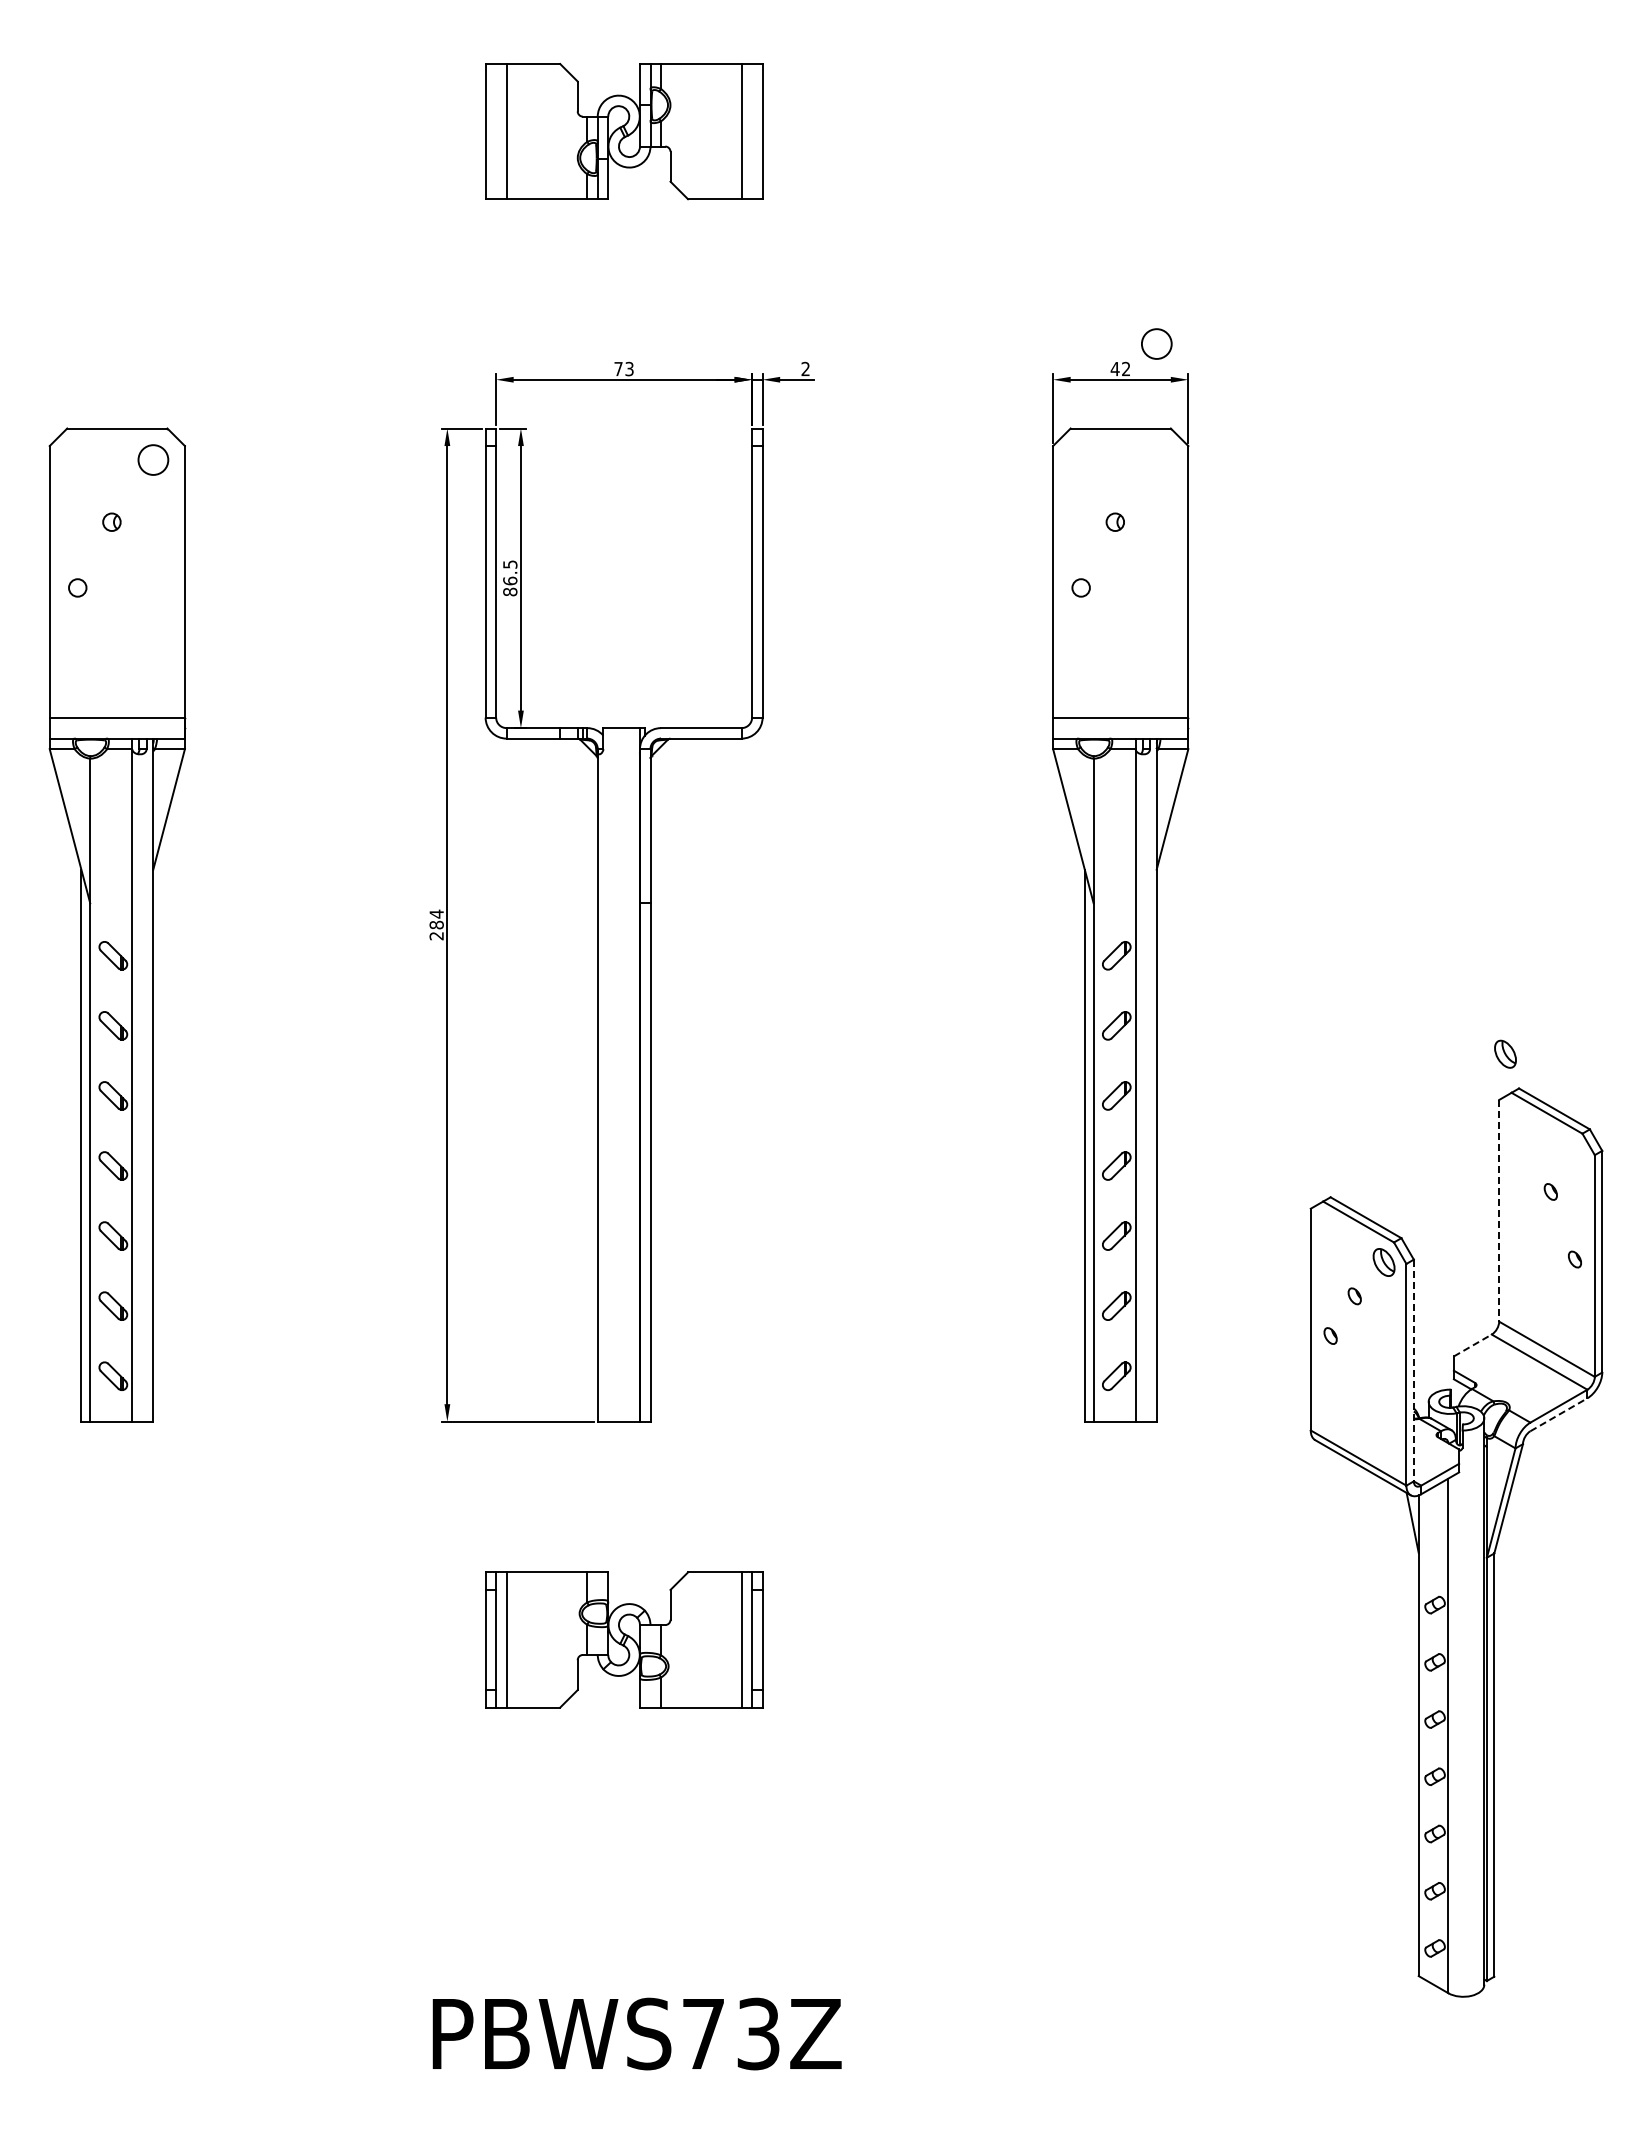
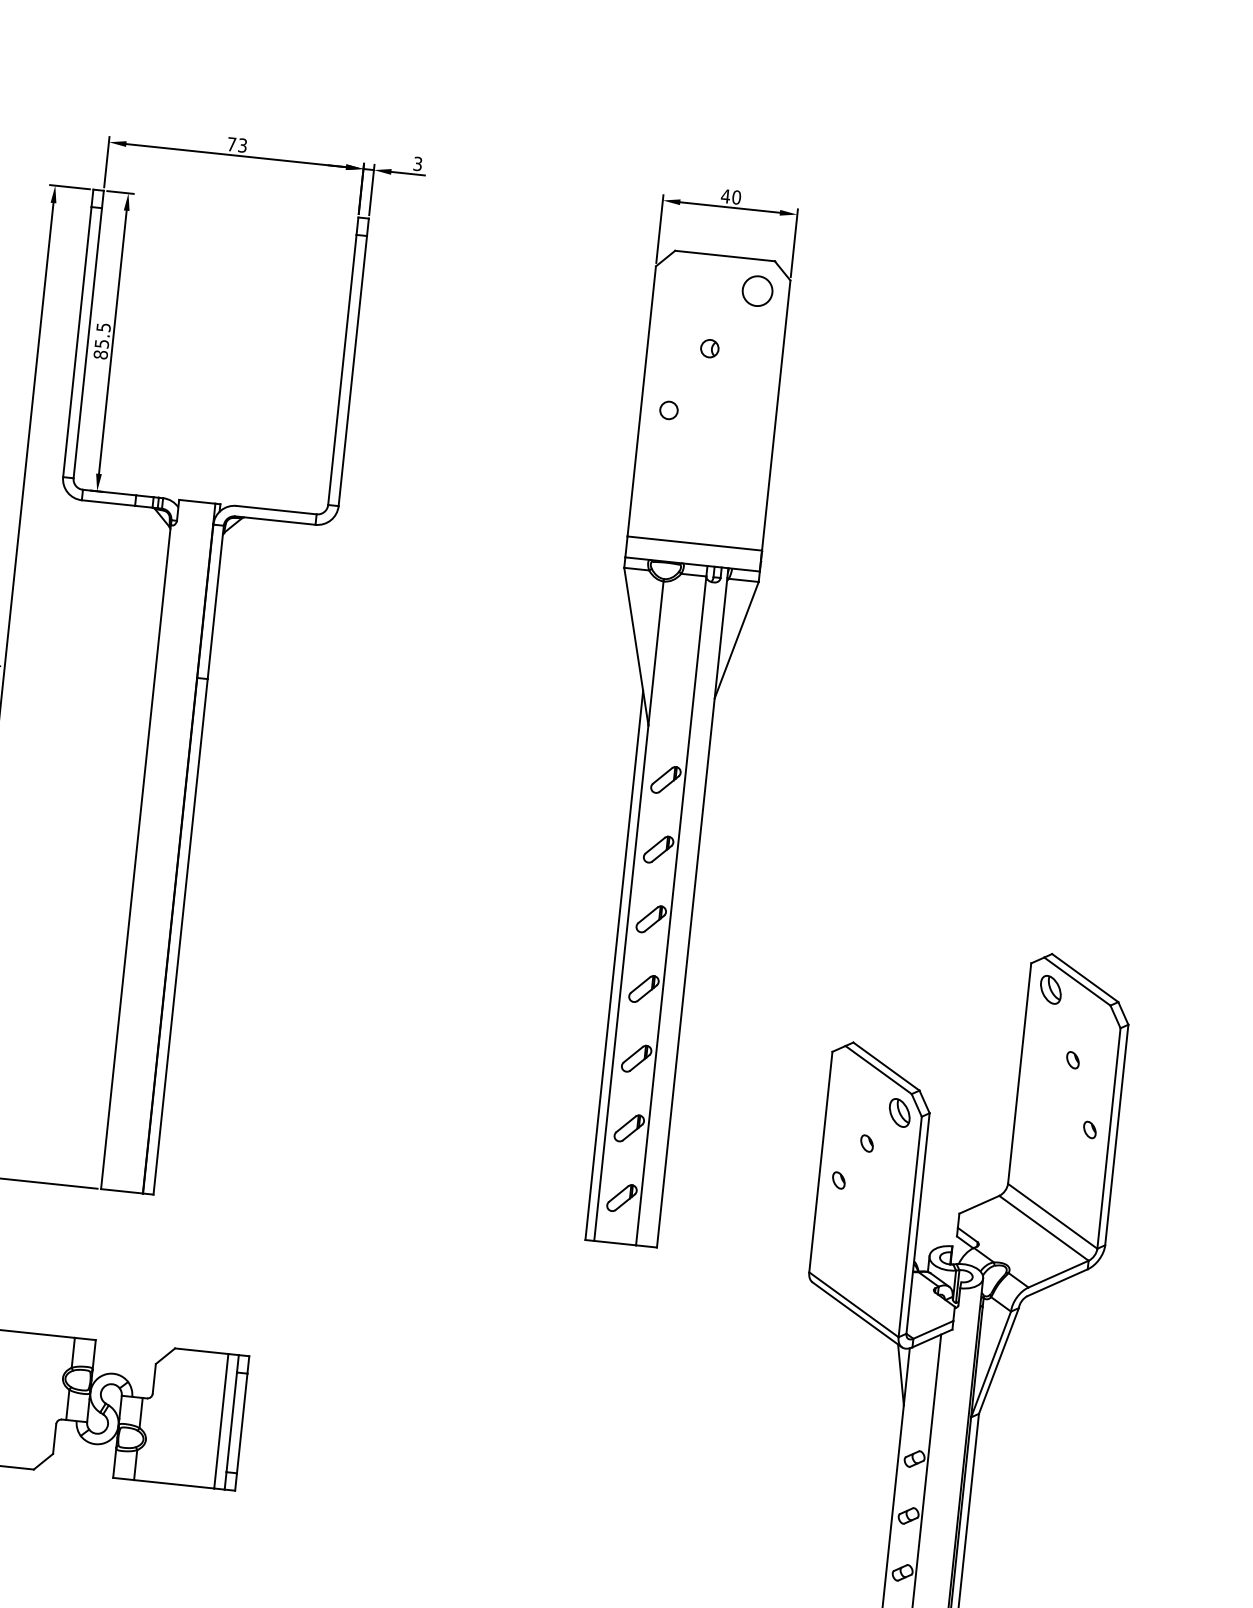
circle: (1156, 343) -> (757, 290), moved
text: (805, 369) -> (417, 164), 2 -> 3
text: (1126, 369) -> (736, 197), 42 -> 40
text: (510, 580) -> (102, 343), 86.5 -> 85.5
part: (1505, 1053) -> (1050, 989), moved
line: (1499, 1210) -> (1019, 1073), dashed -> solid
line: (1472, 1345) -> (979, 1204), dashed -> solid
line: (1413, 1370) -> (917, 1223), dashed -> solid
line: (1558, 1414) -> (1057, 1282), dashed -> solid

